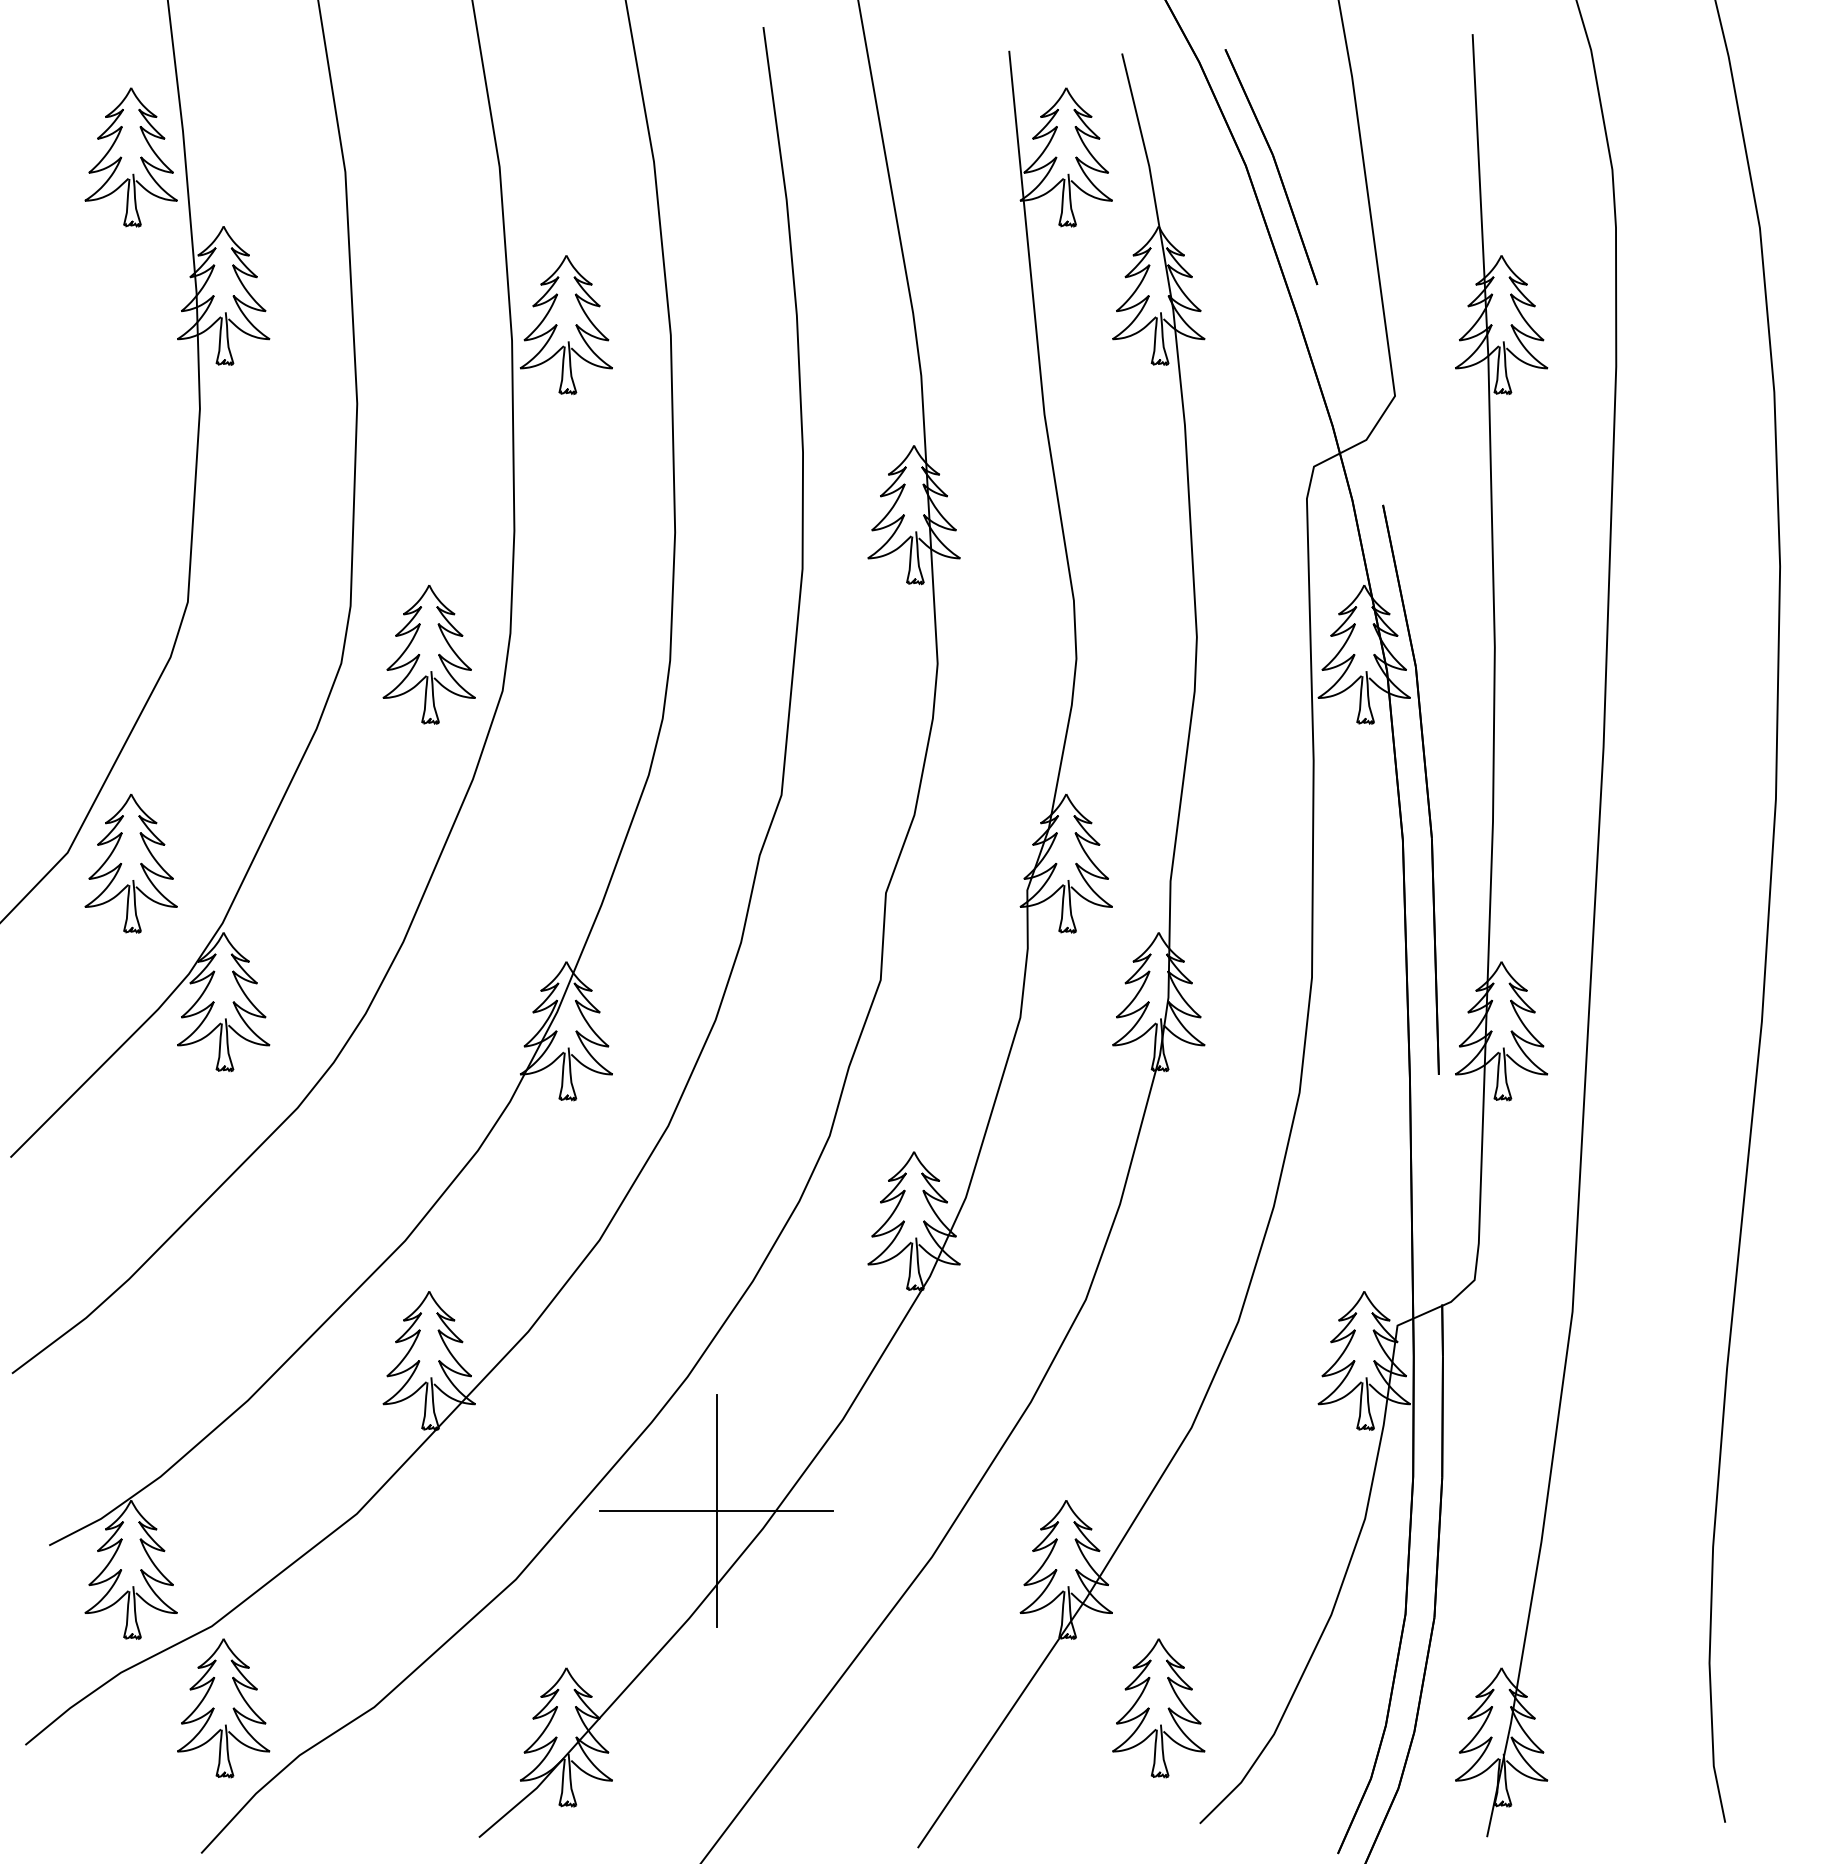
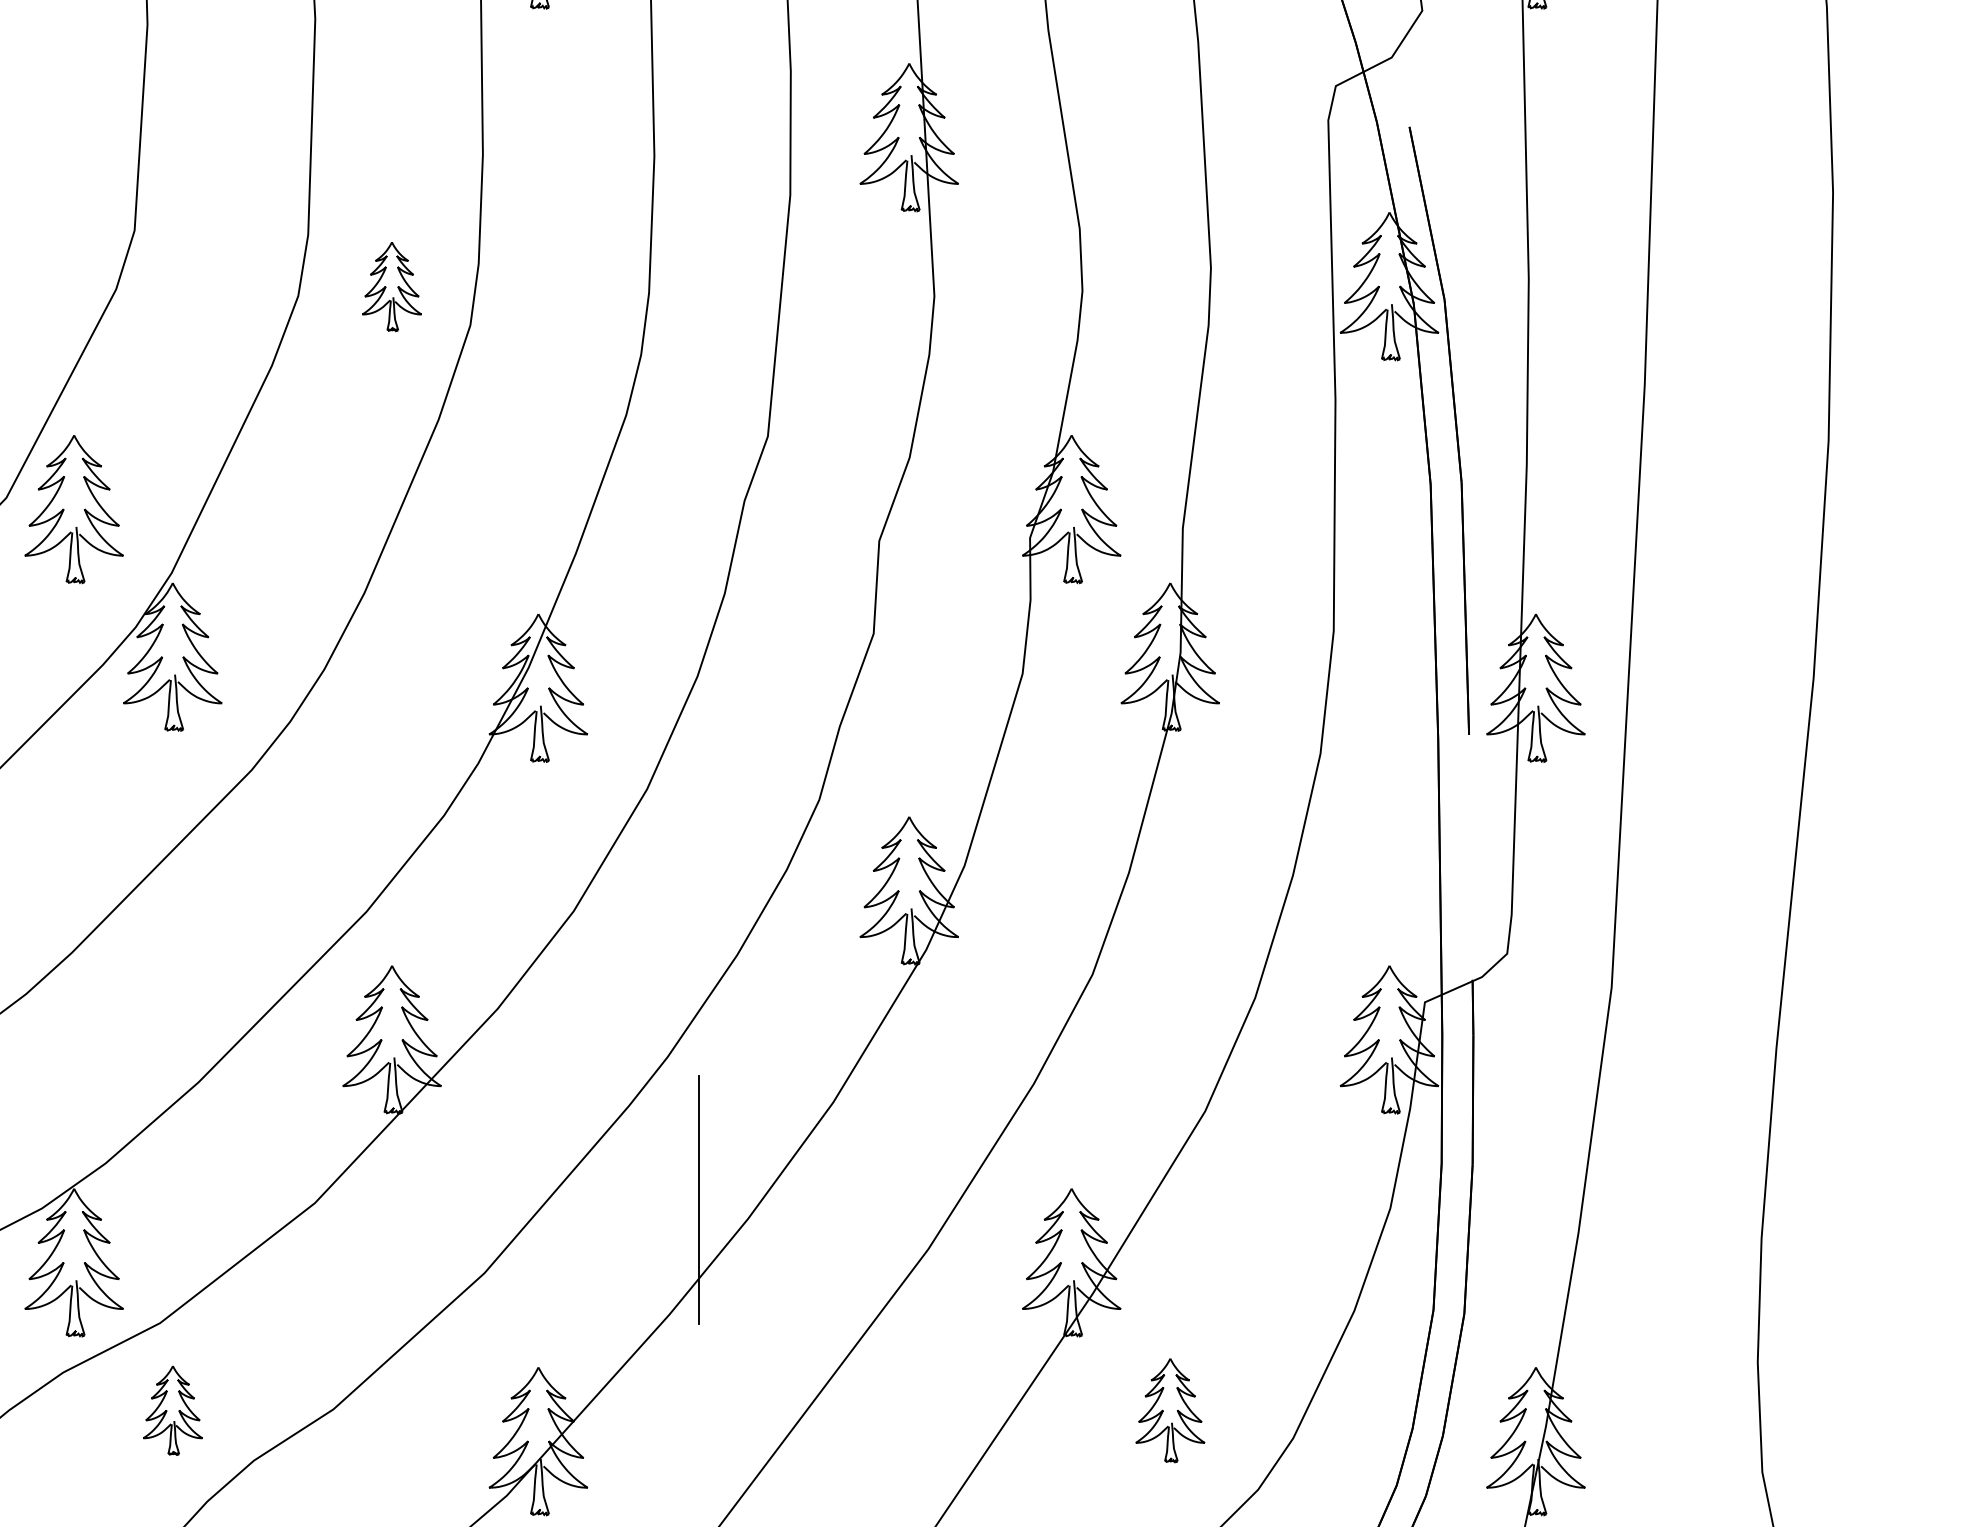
part: (428, 654) -> (391, 286), size x0.6
line: (716, 1510) -> (698, 1199), removed
part: (223, 1708) -> (172, 1410), size x0.6
part: (1158, 1708) -> (1169, 1410), size x0.7

